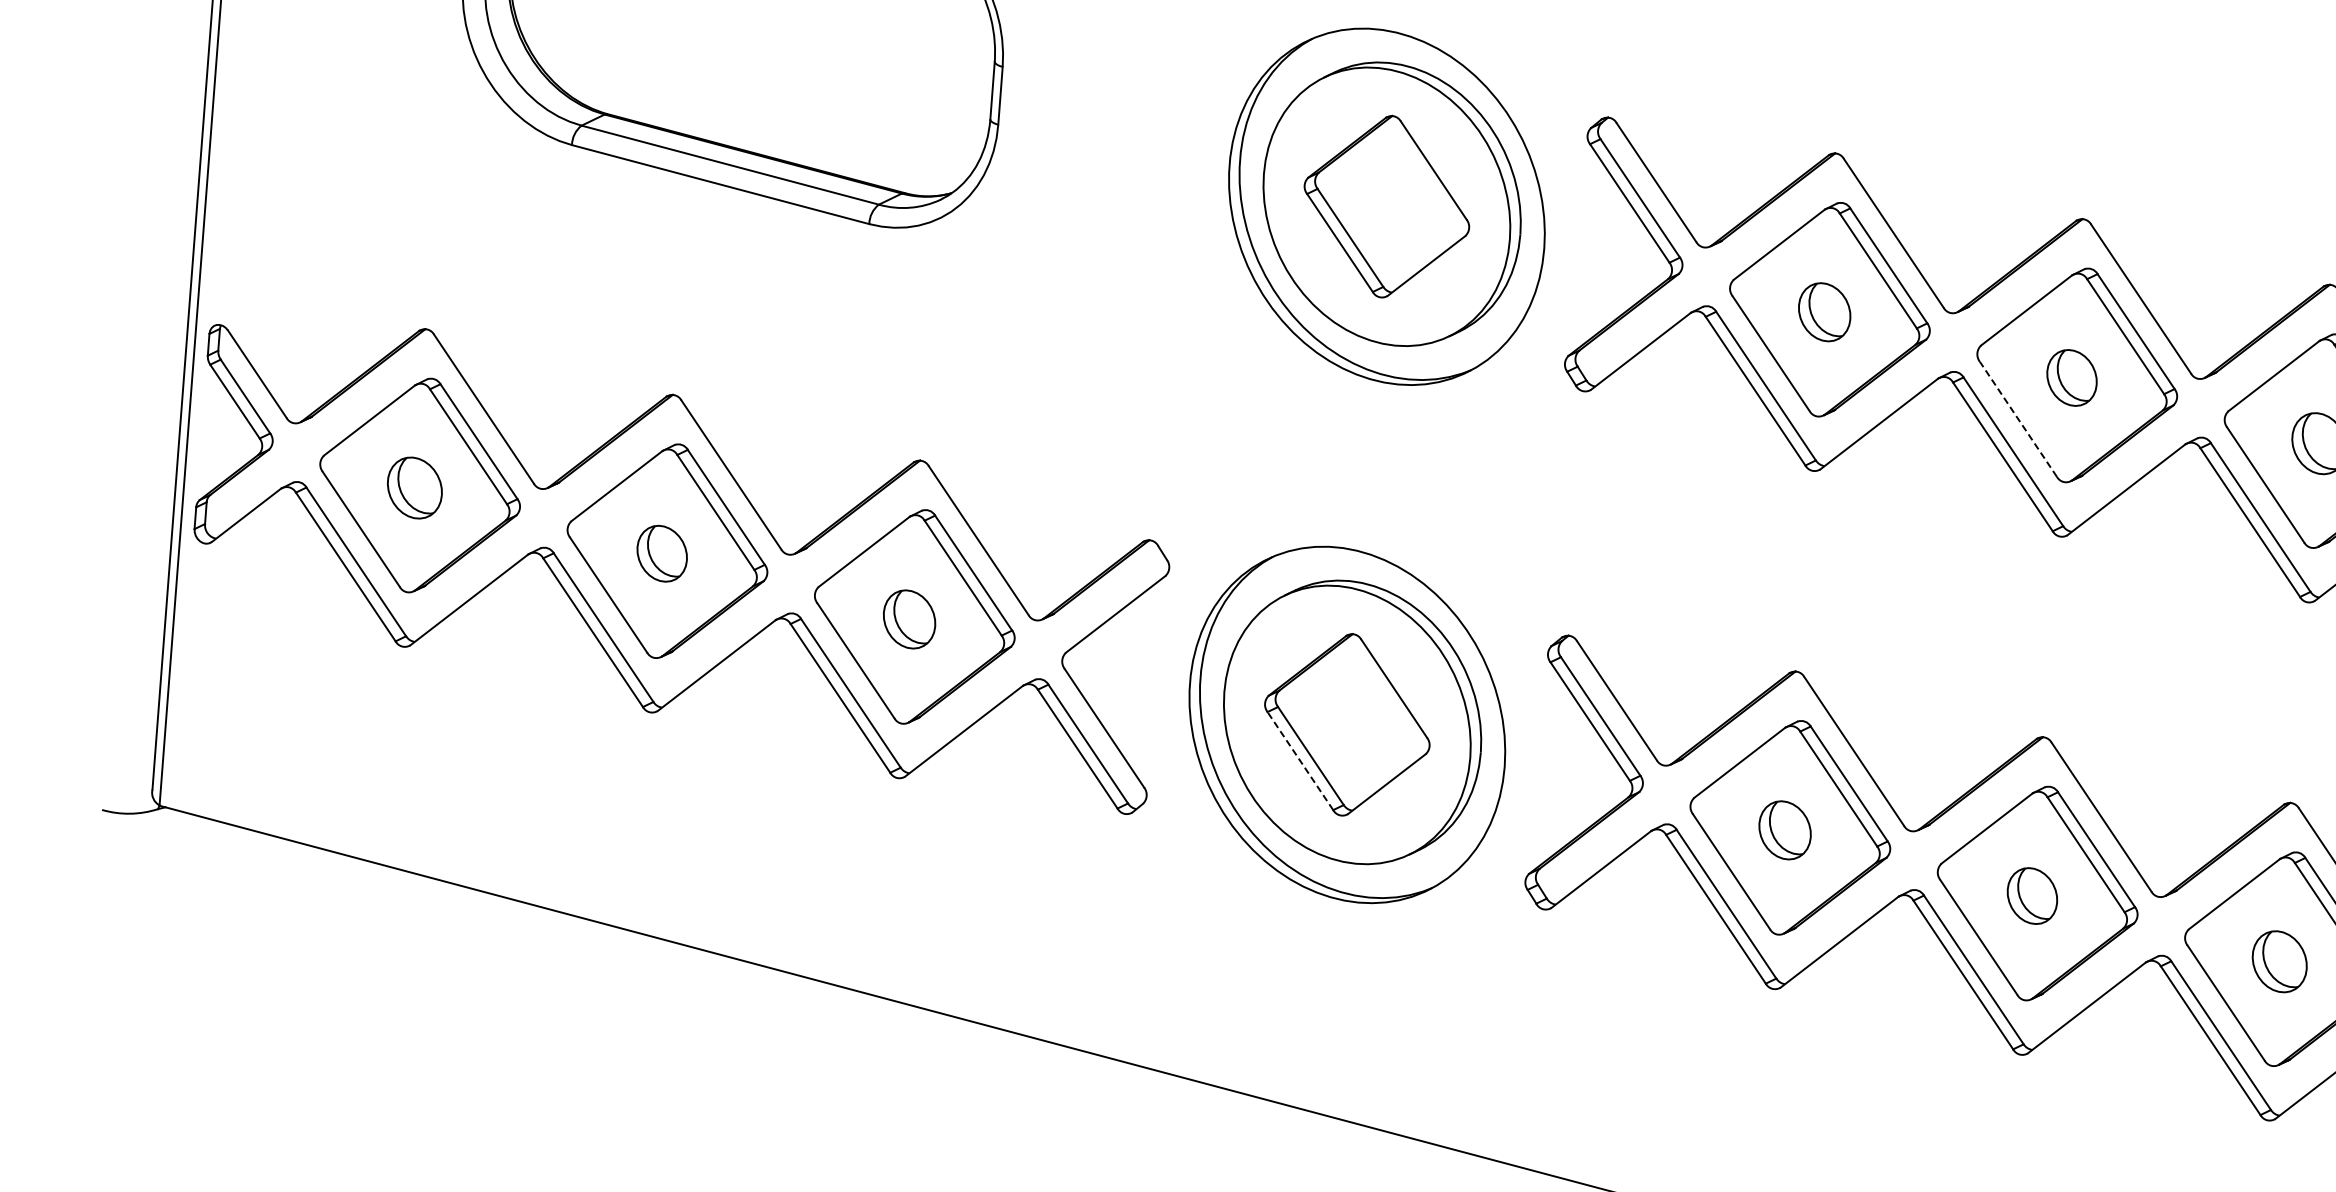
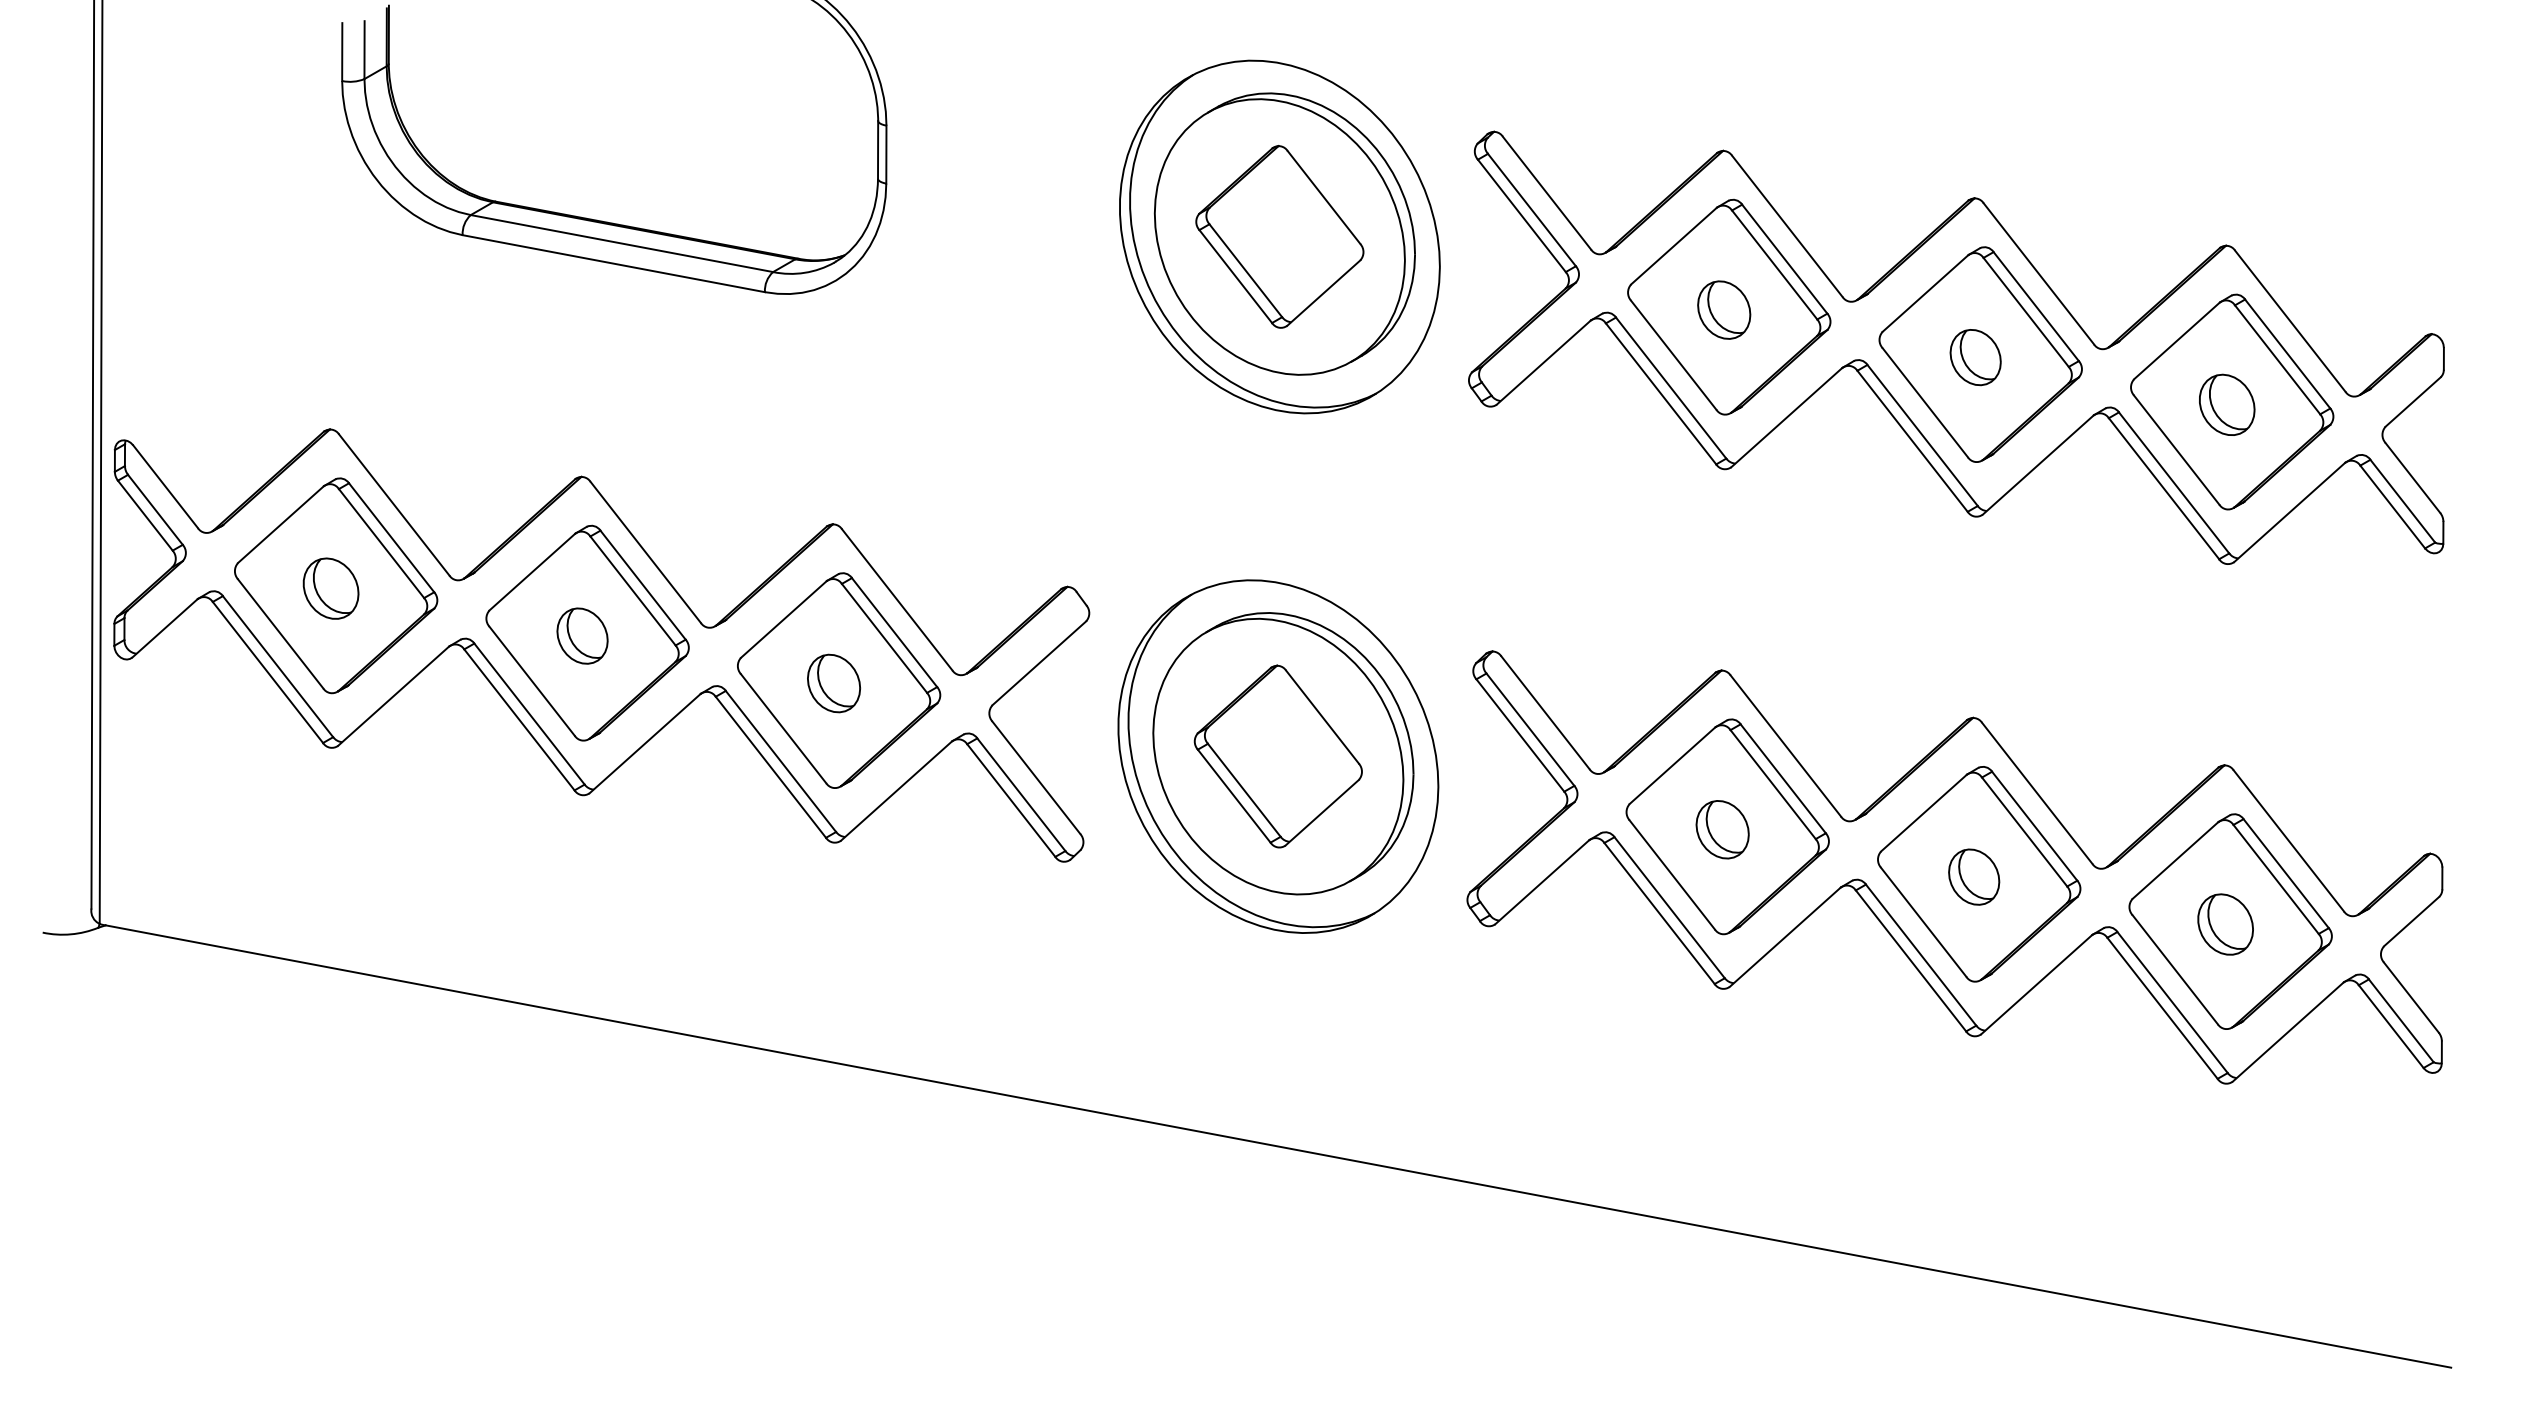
line: (2017, 419) -> (1924, 402), dashed -> solid
line: (1299, 760) -> (1233, 795), dashed -> solid

